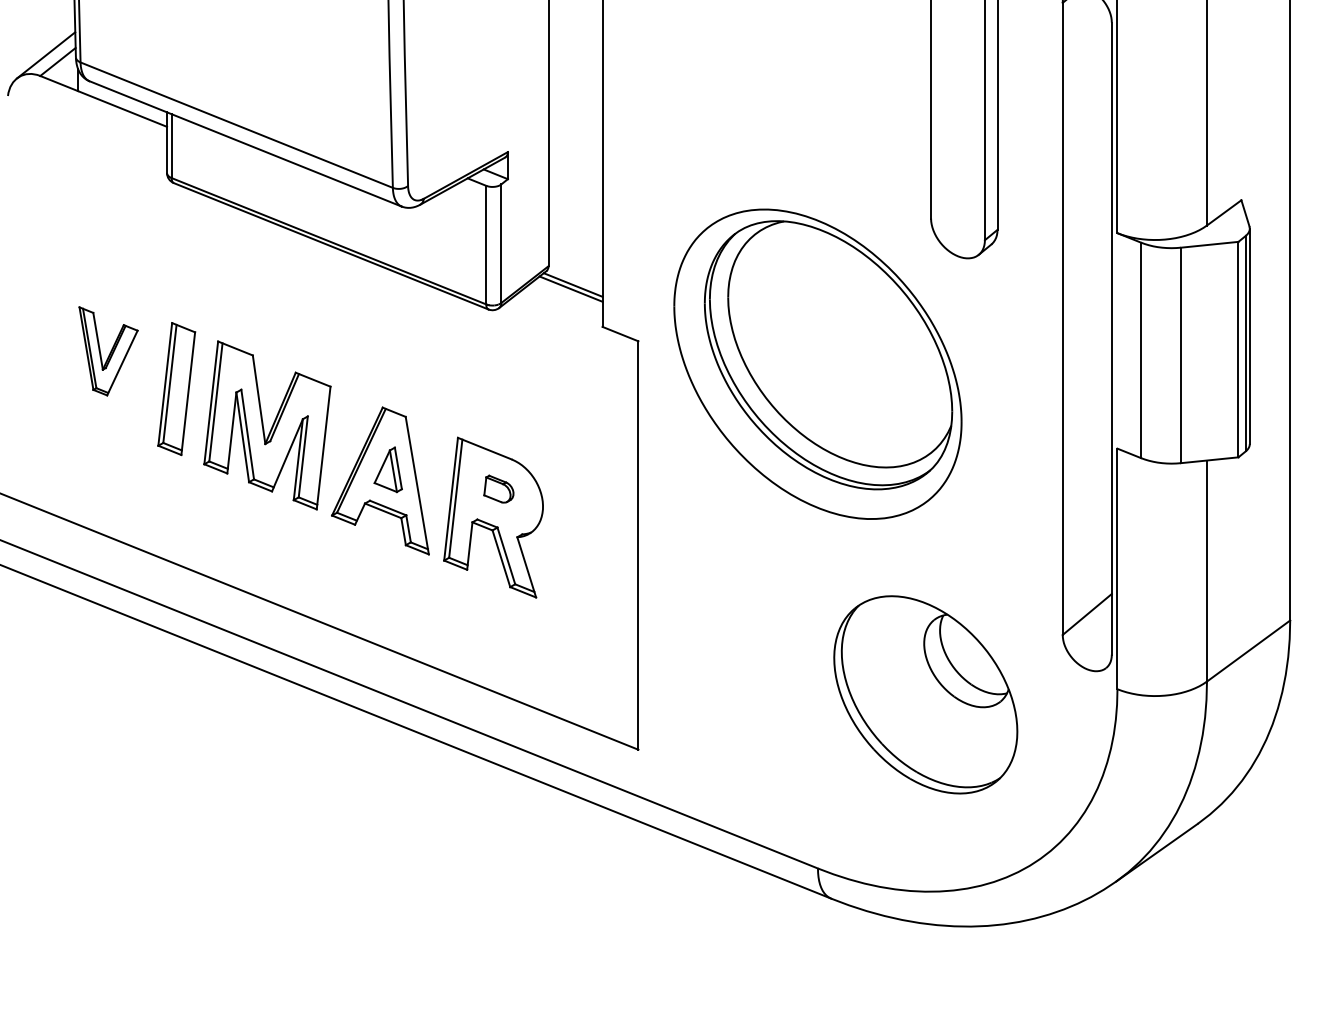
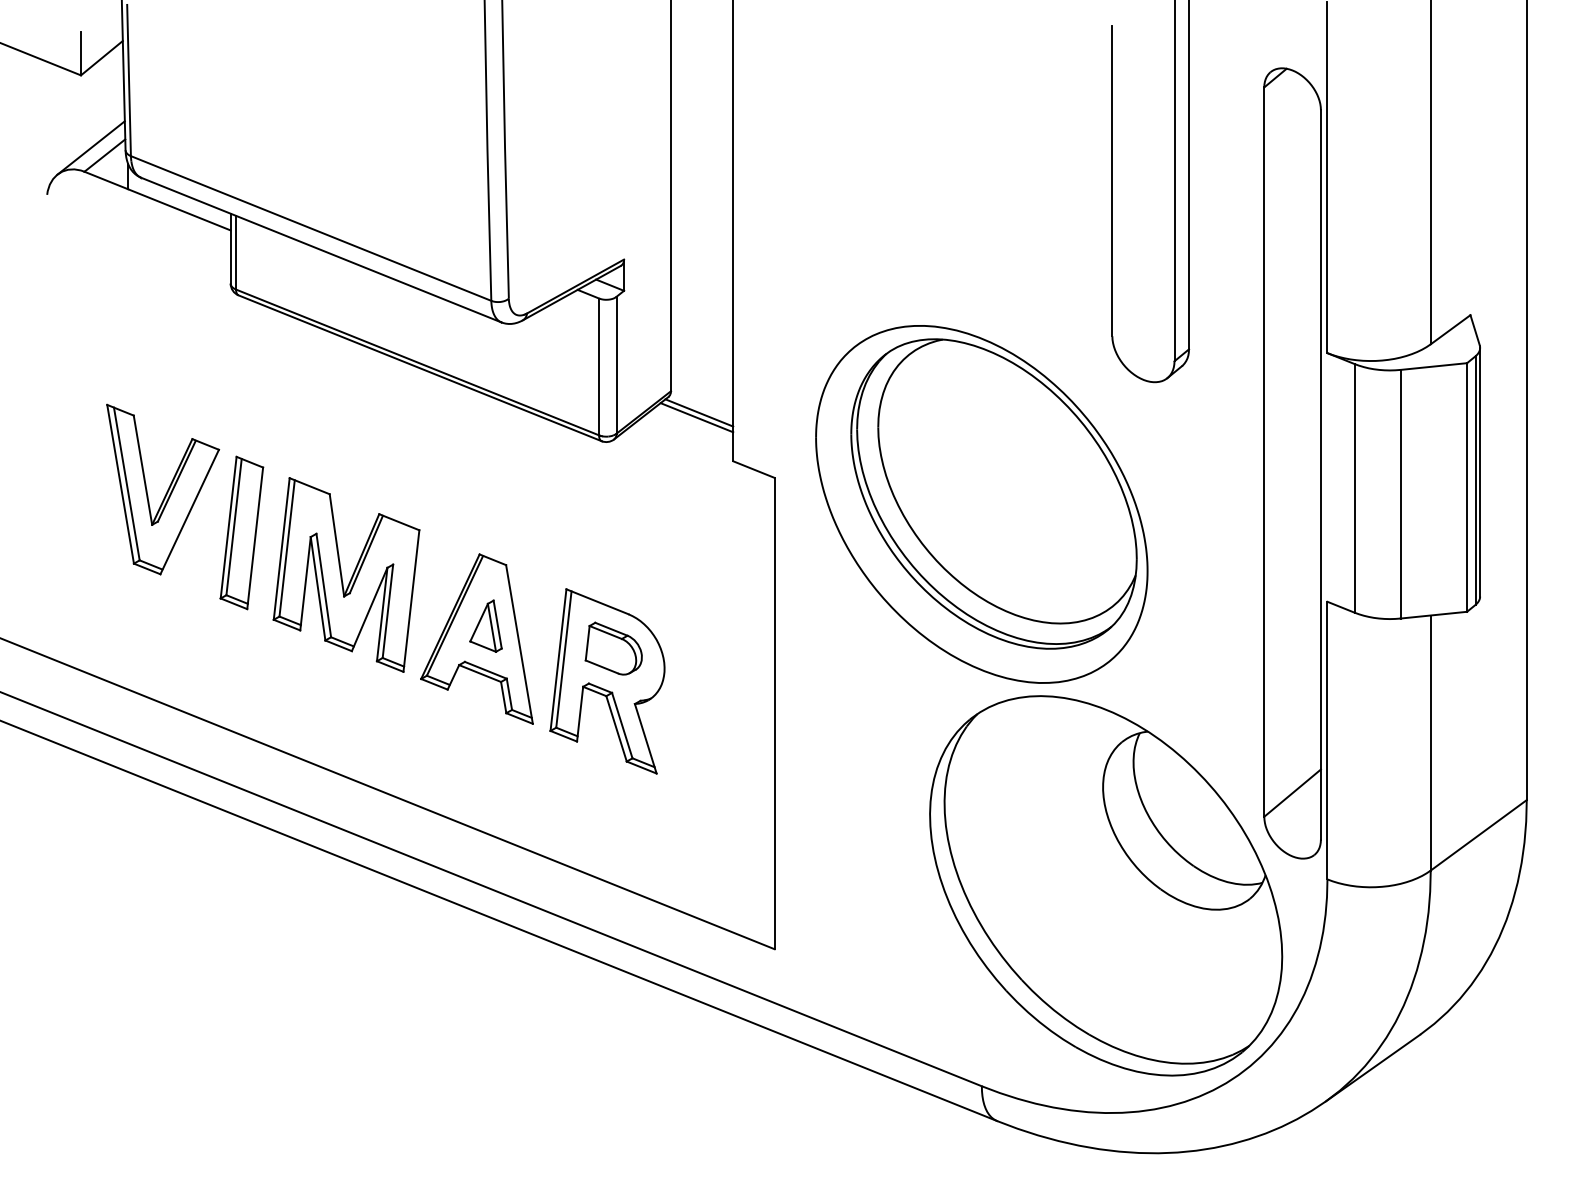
part: (108, 351) -> (163, 489), size x1.67
part: (498, 489) -> (613, 648), size x1.67
part: (925, 694) -> (1106, 885), size x1.67

